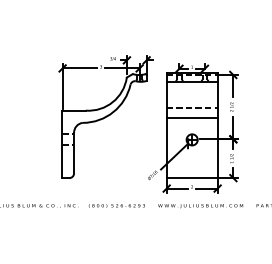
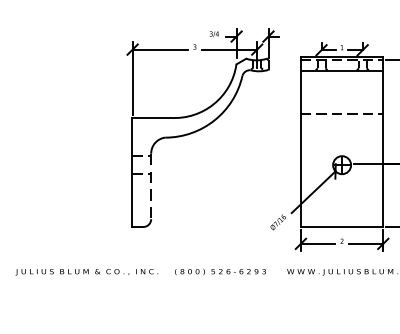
line: (191, 118) -> (340, 130), removed
line: (74, 153) -> (151, 187), solid -> dashed

